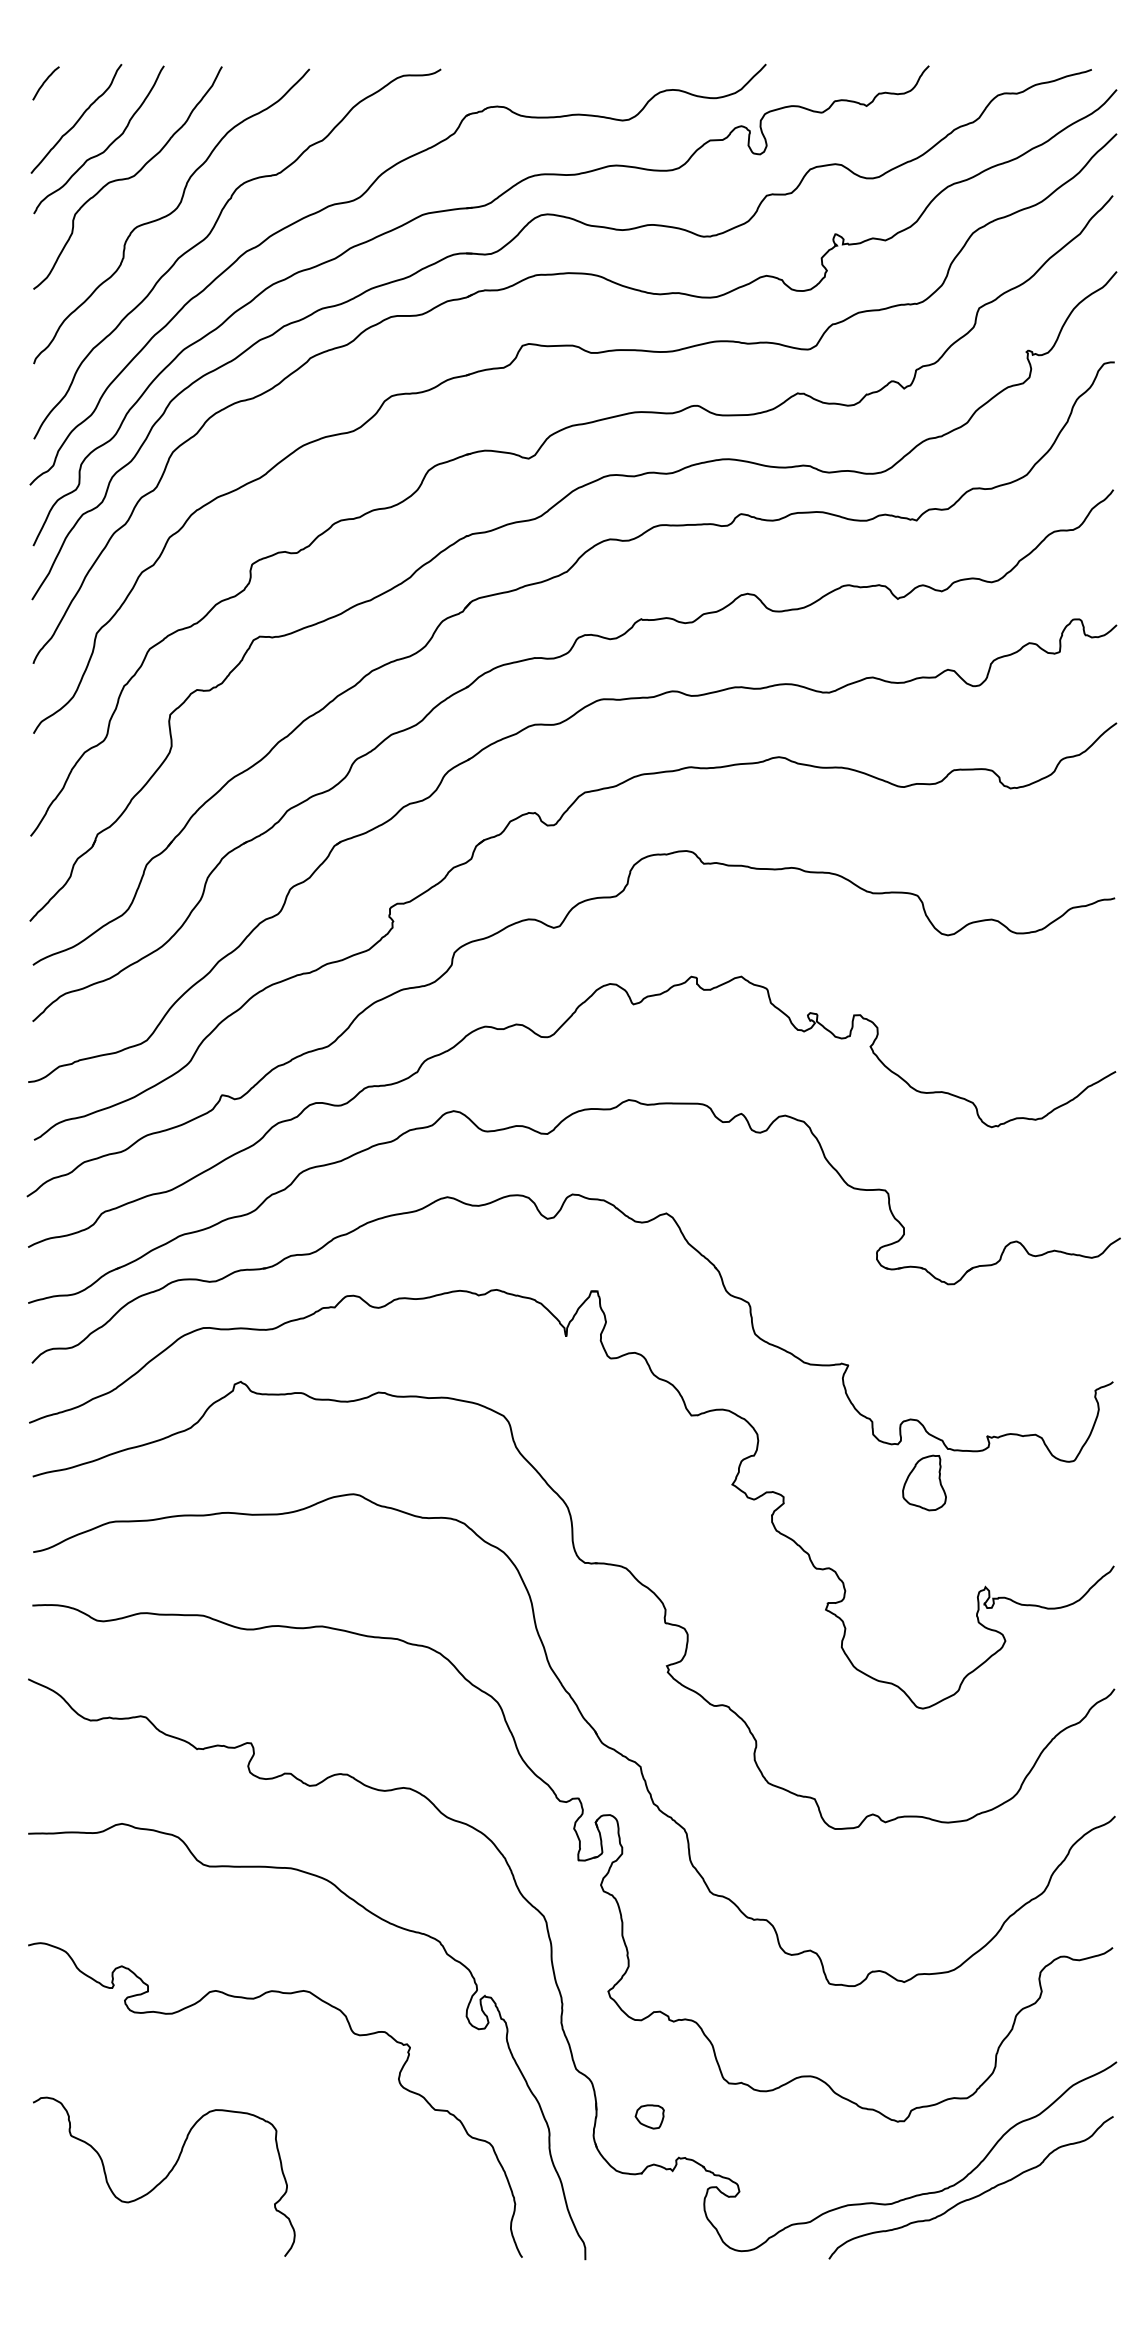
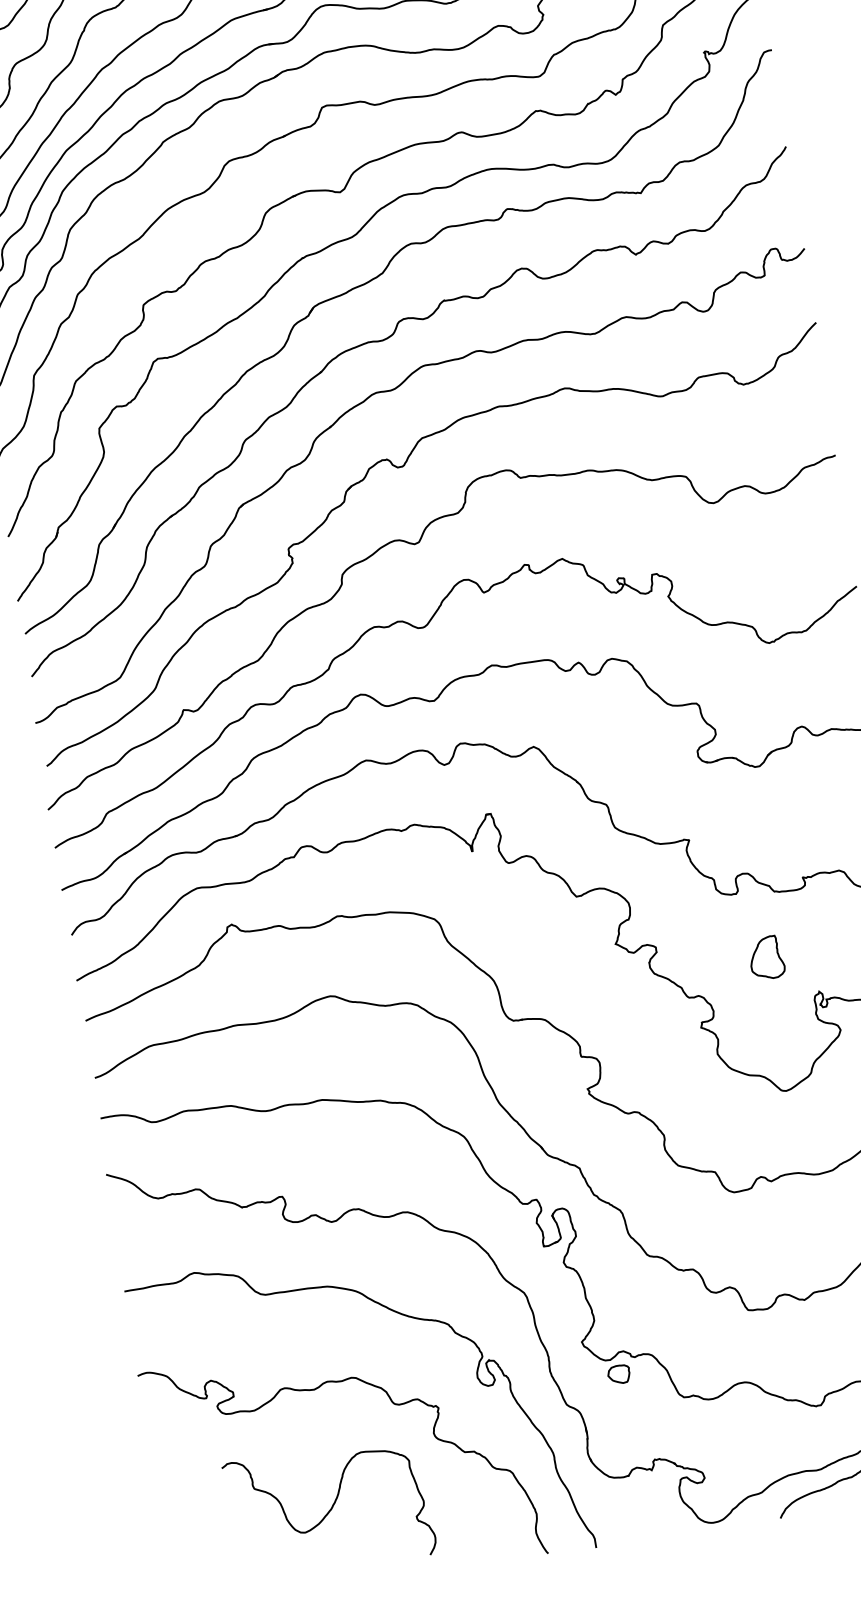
part: (924, 1482) -> (766, 957), moved
part: (649, 2116) -> (618, 1374), moved
curve: (165, 2176) -> (330, 1508), moved

